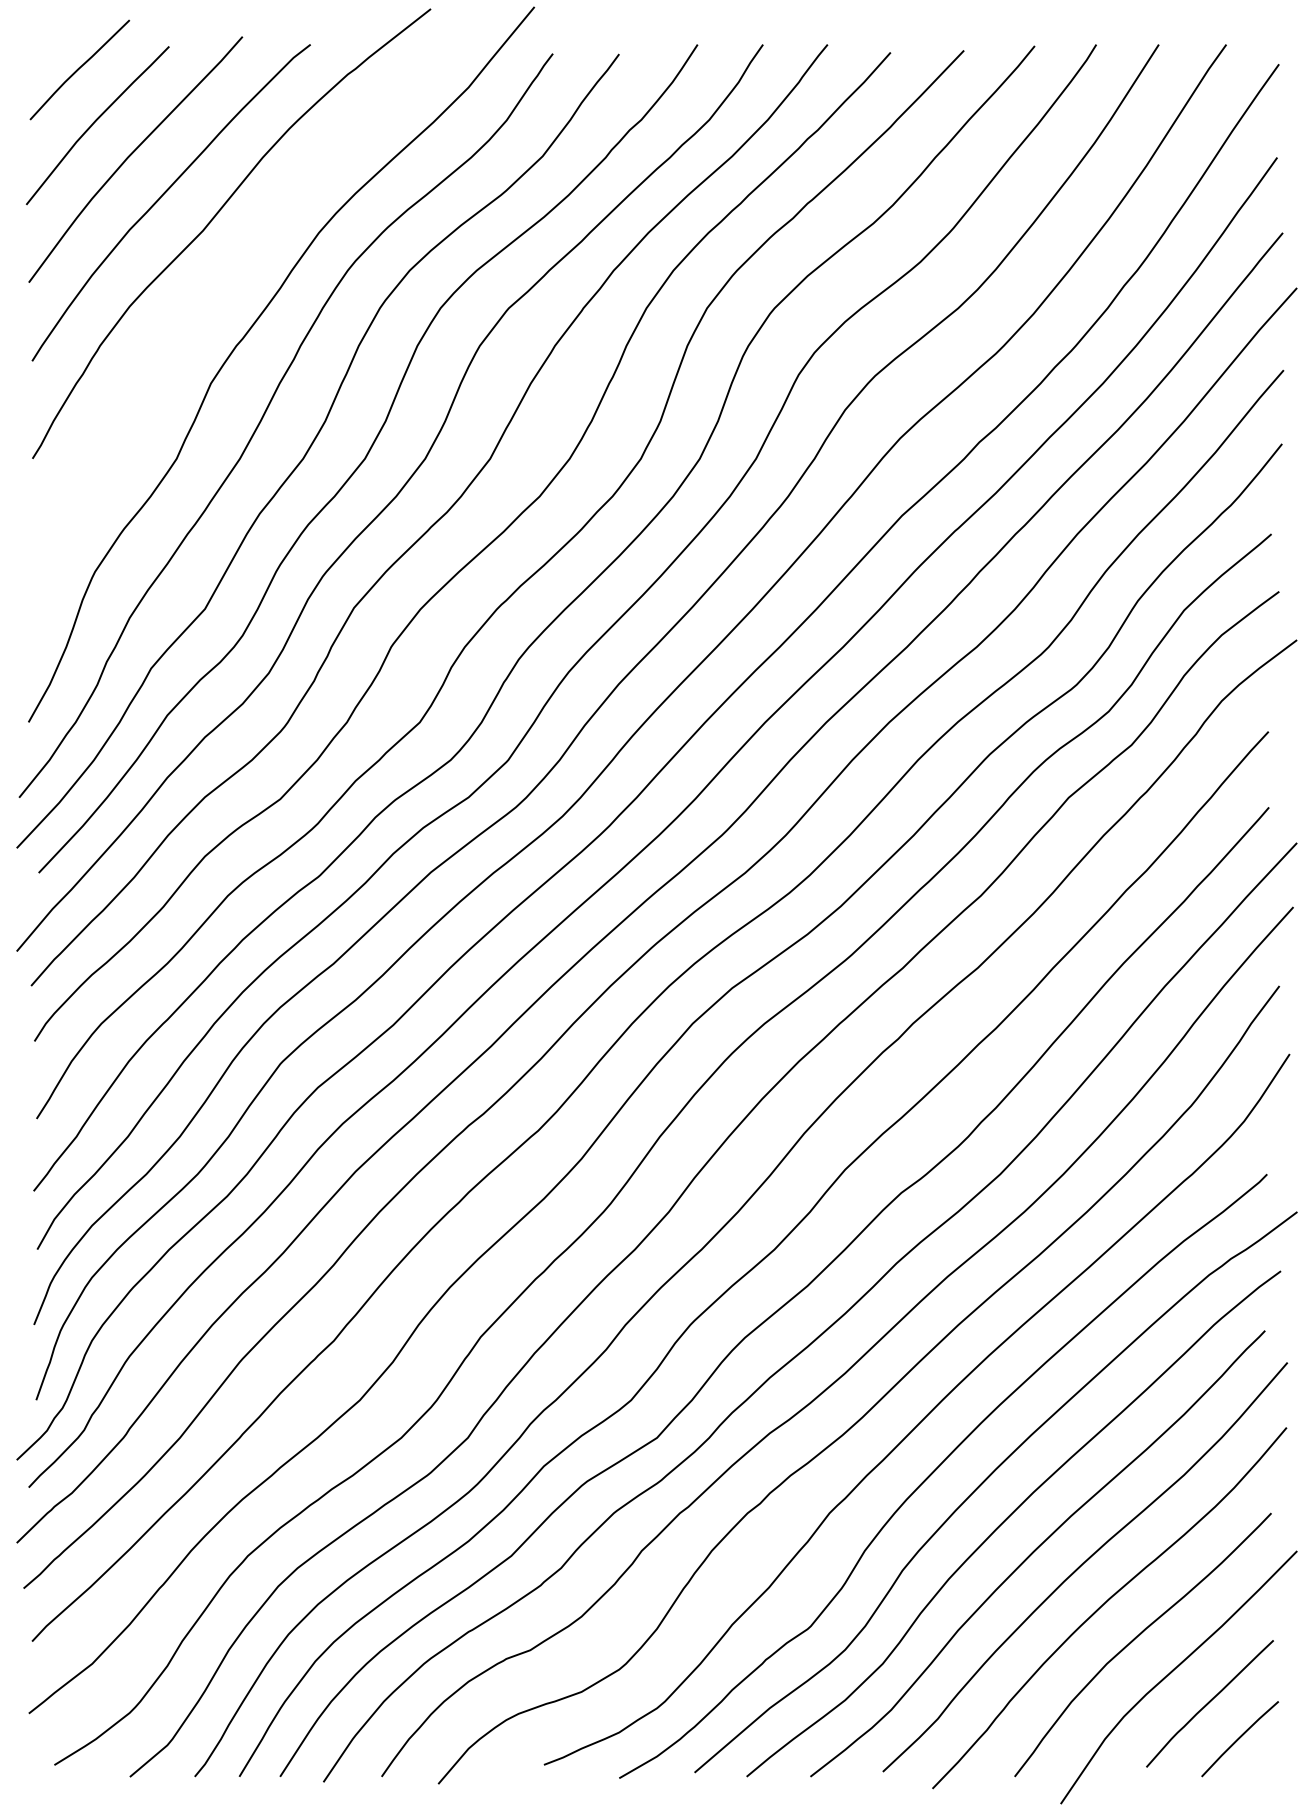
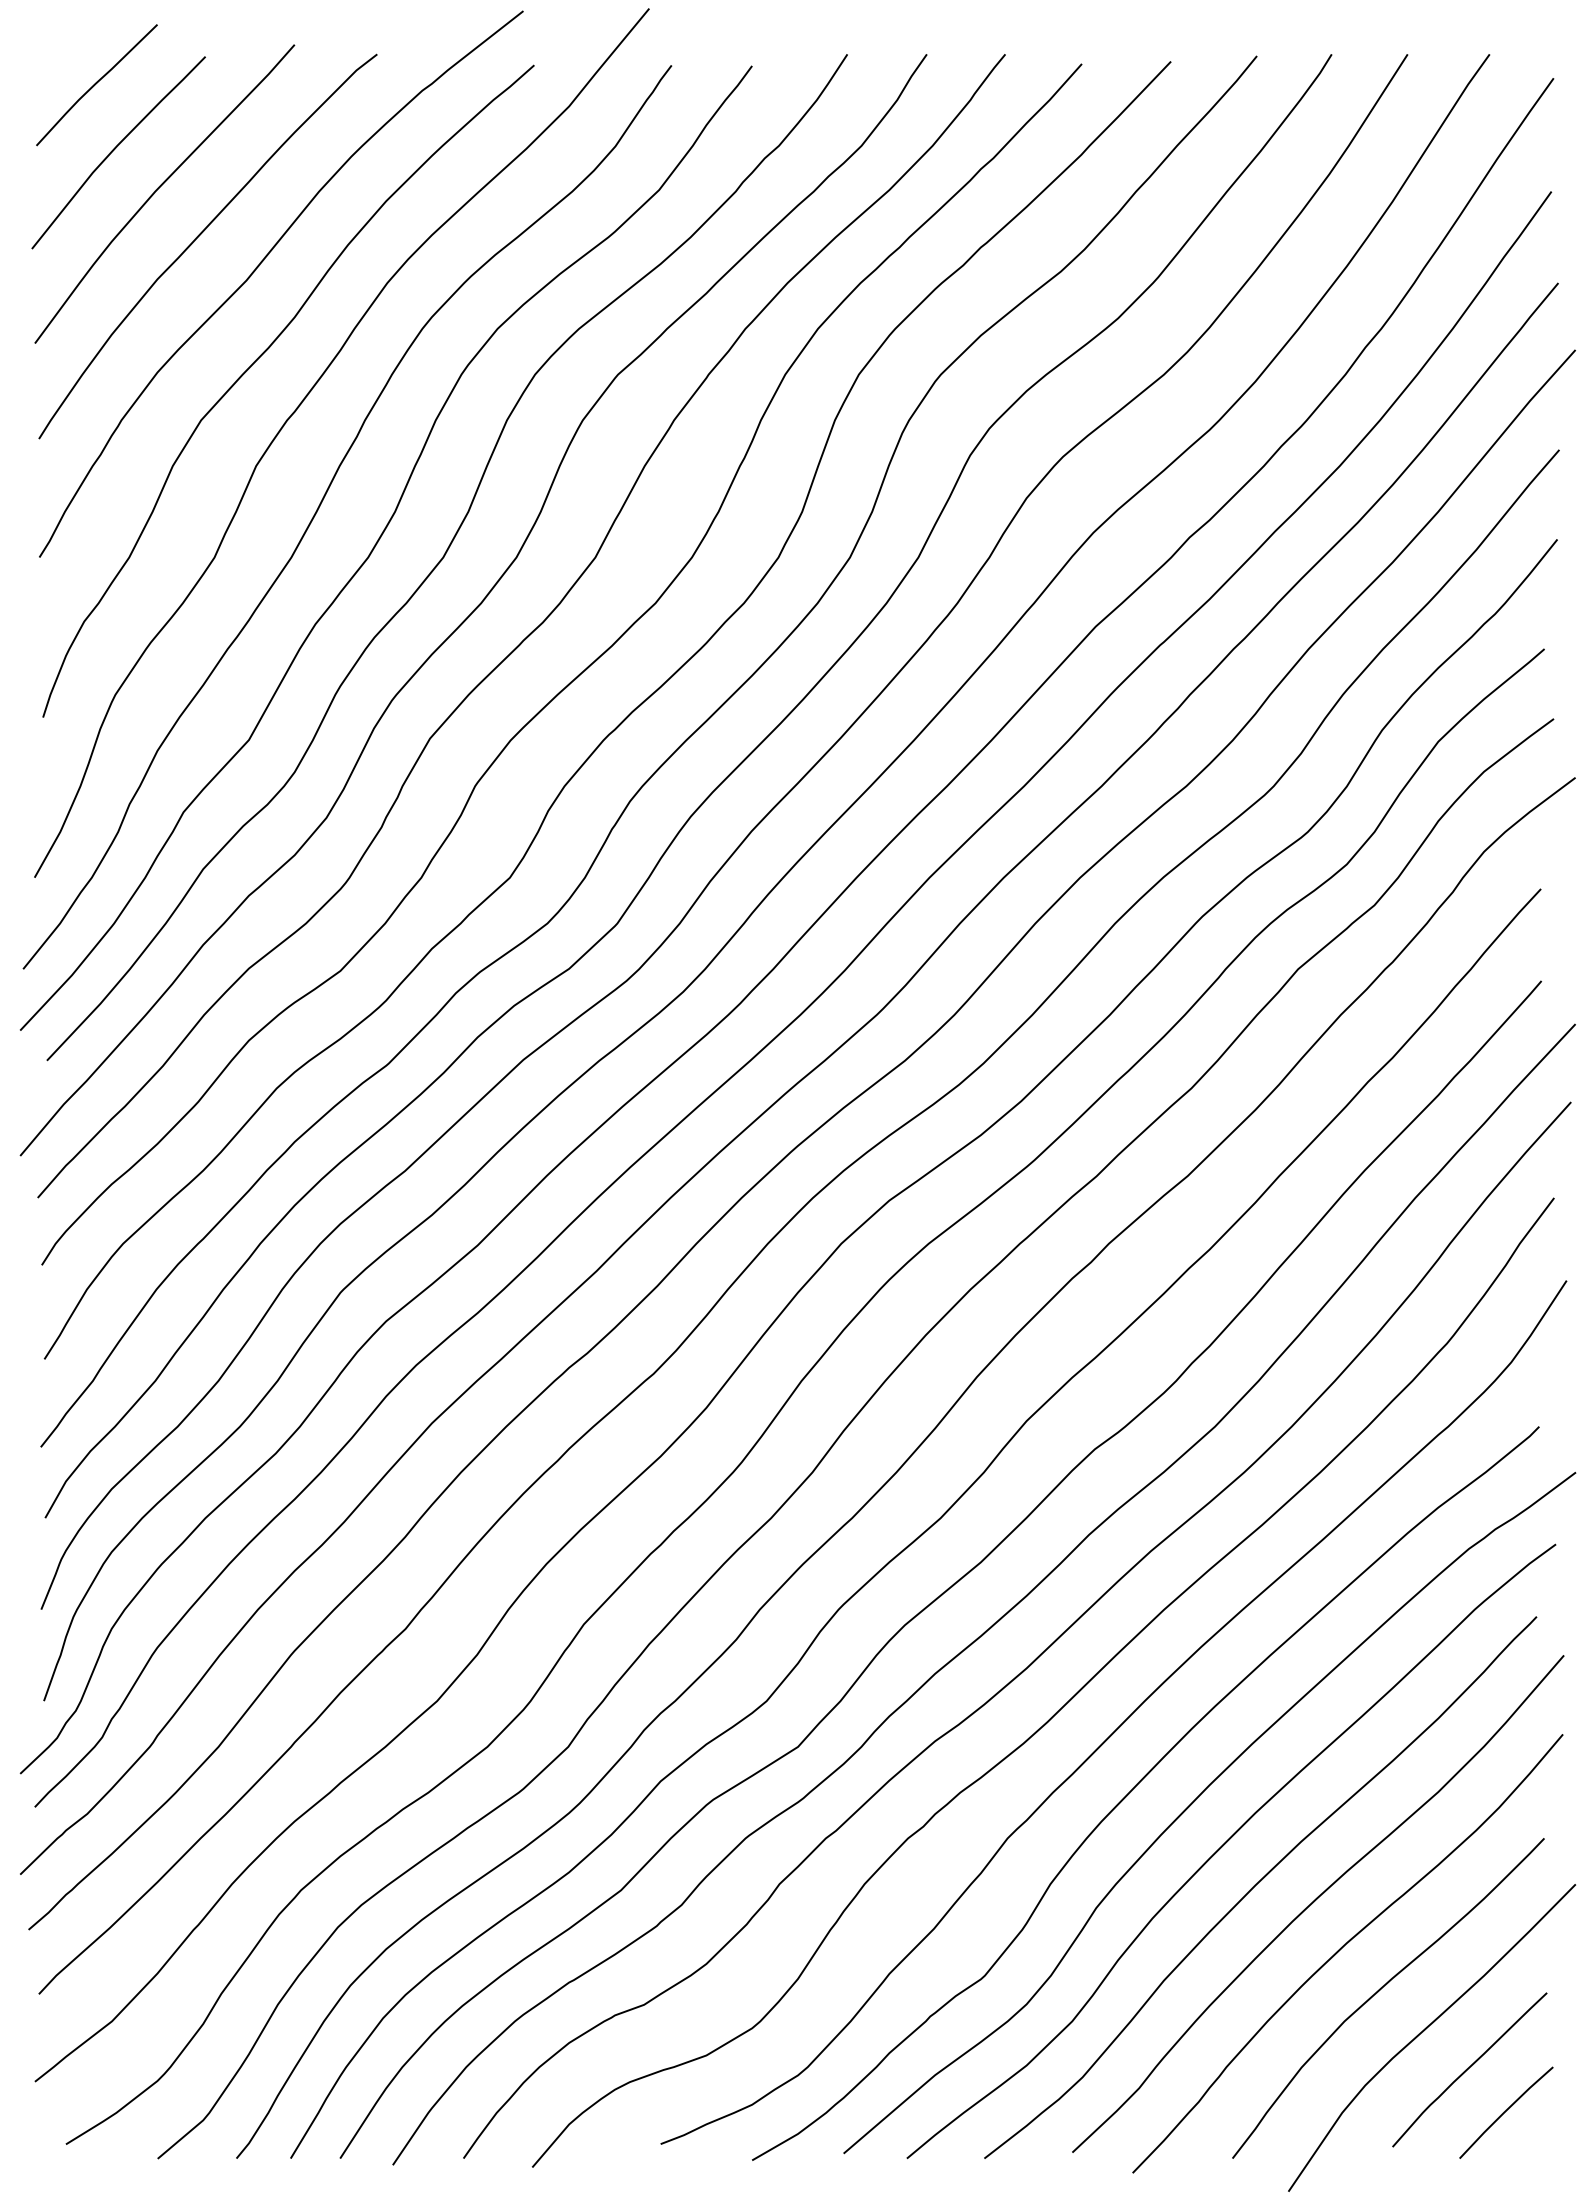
curve: (212, 295) -> (258, 359), added

